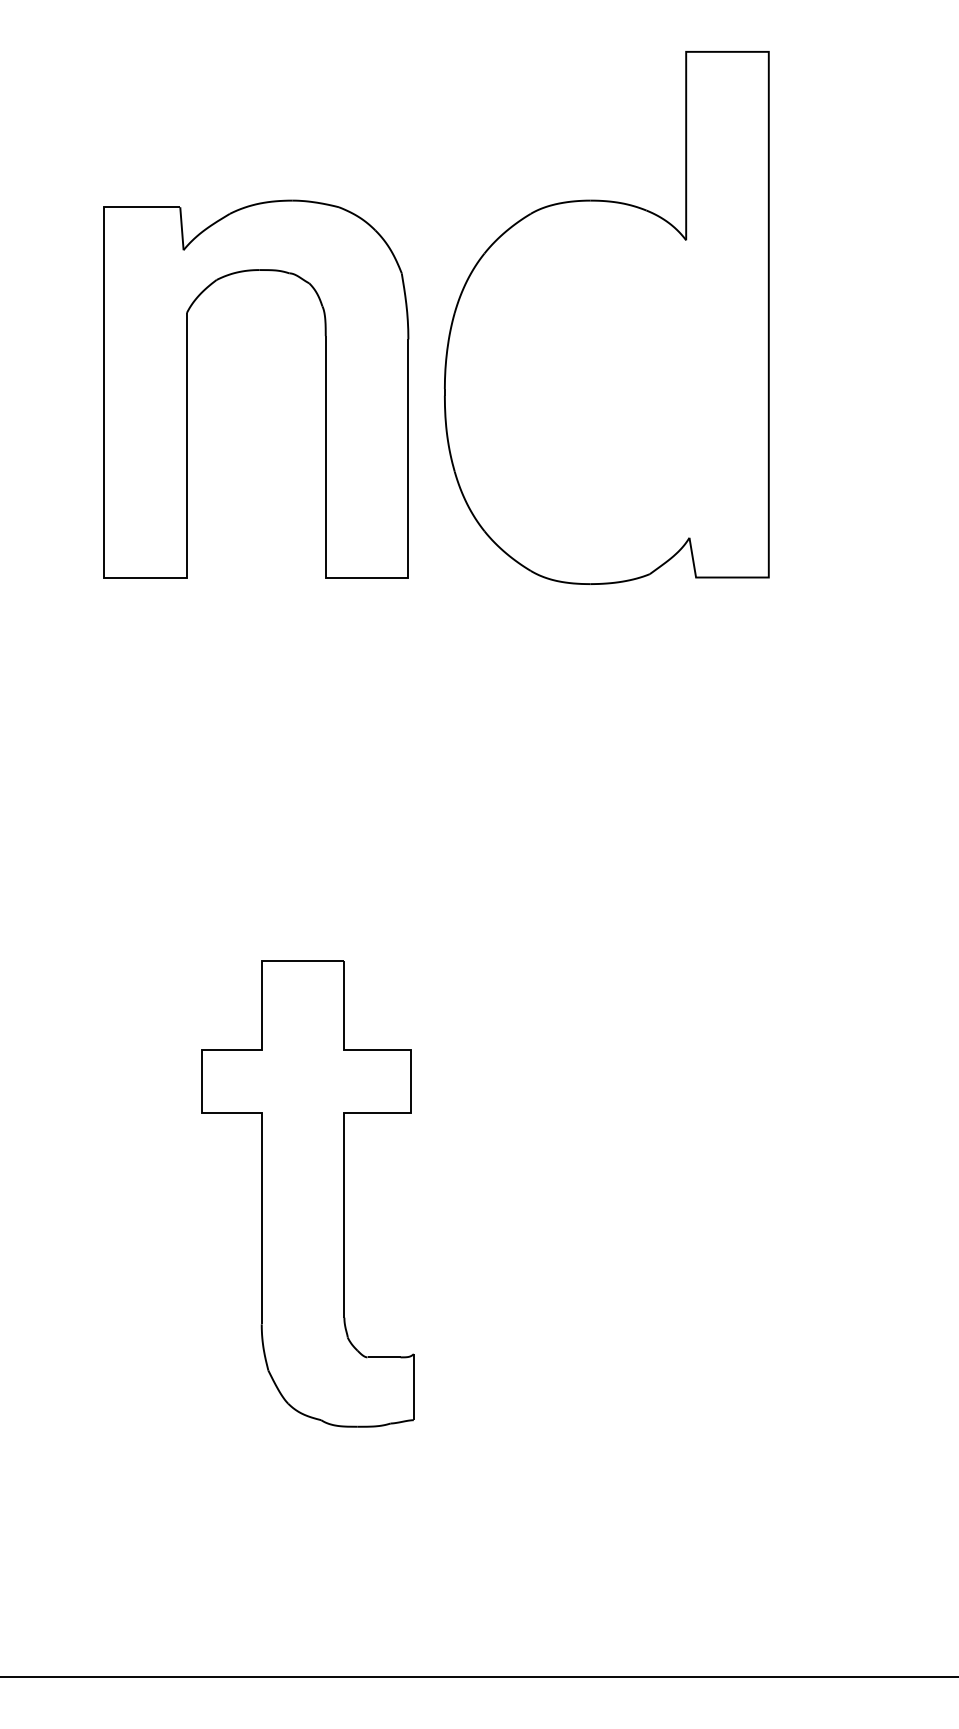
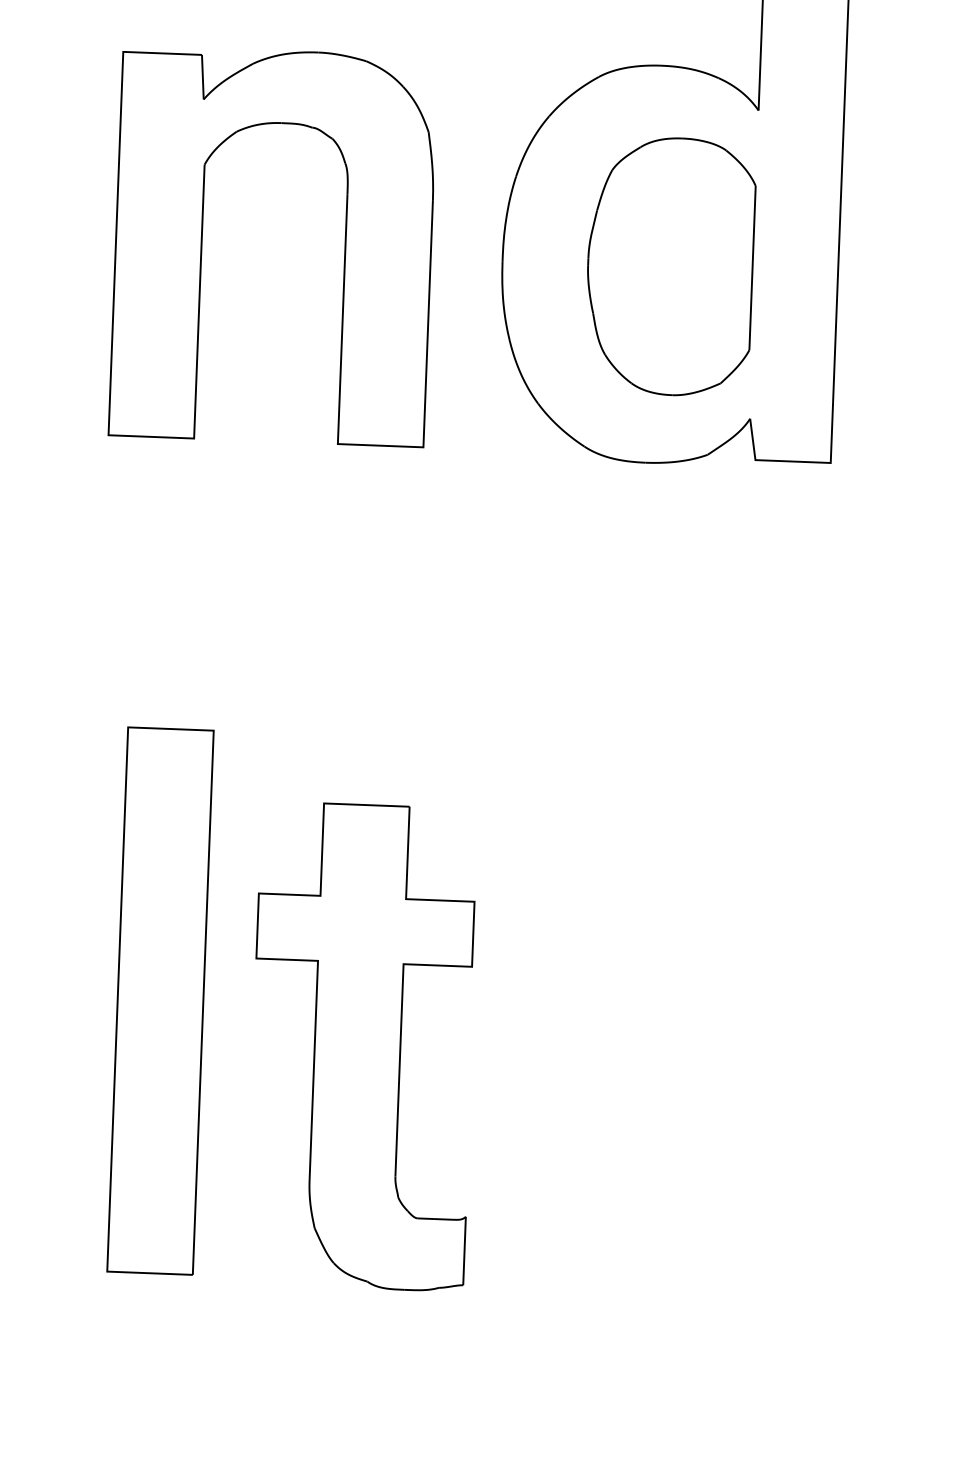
part: (187, 388) -> (202, 242), moved
part: (606, 393) -> (670, 266), added
part: (142, 1121) -> (160, 1001), added
part: (307, 1193) -> (362, 1046), moved

